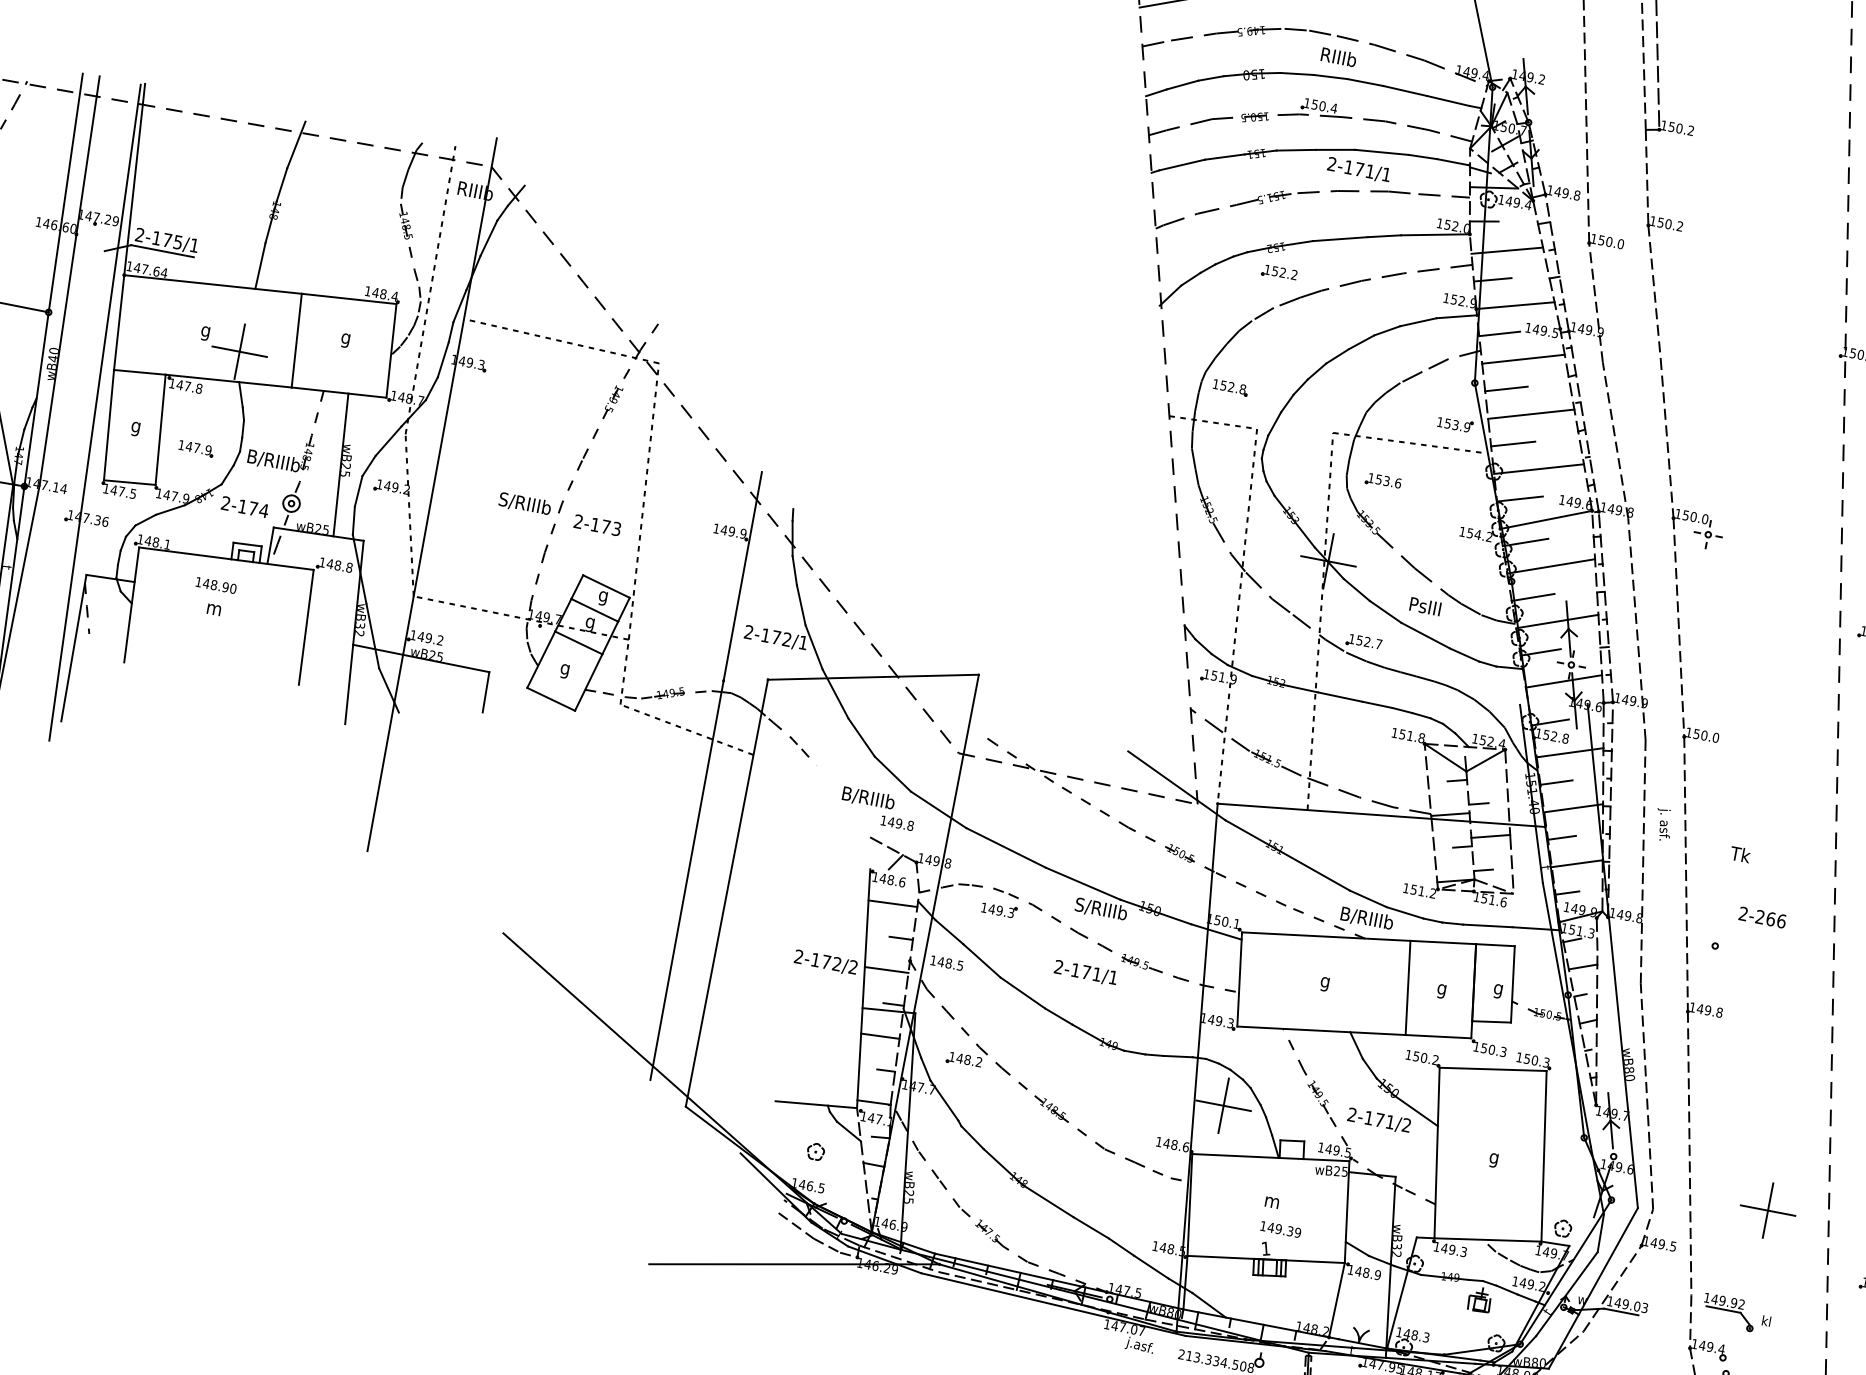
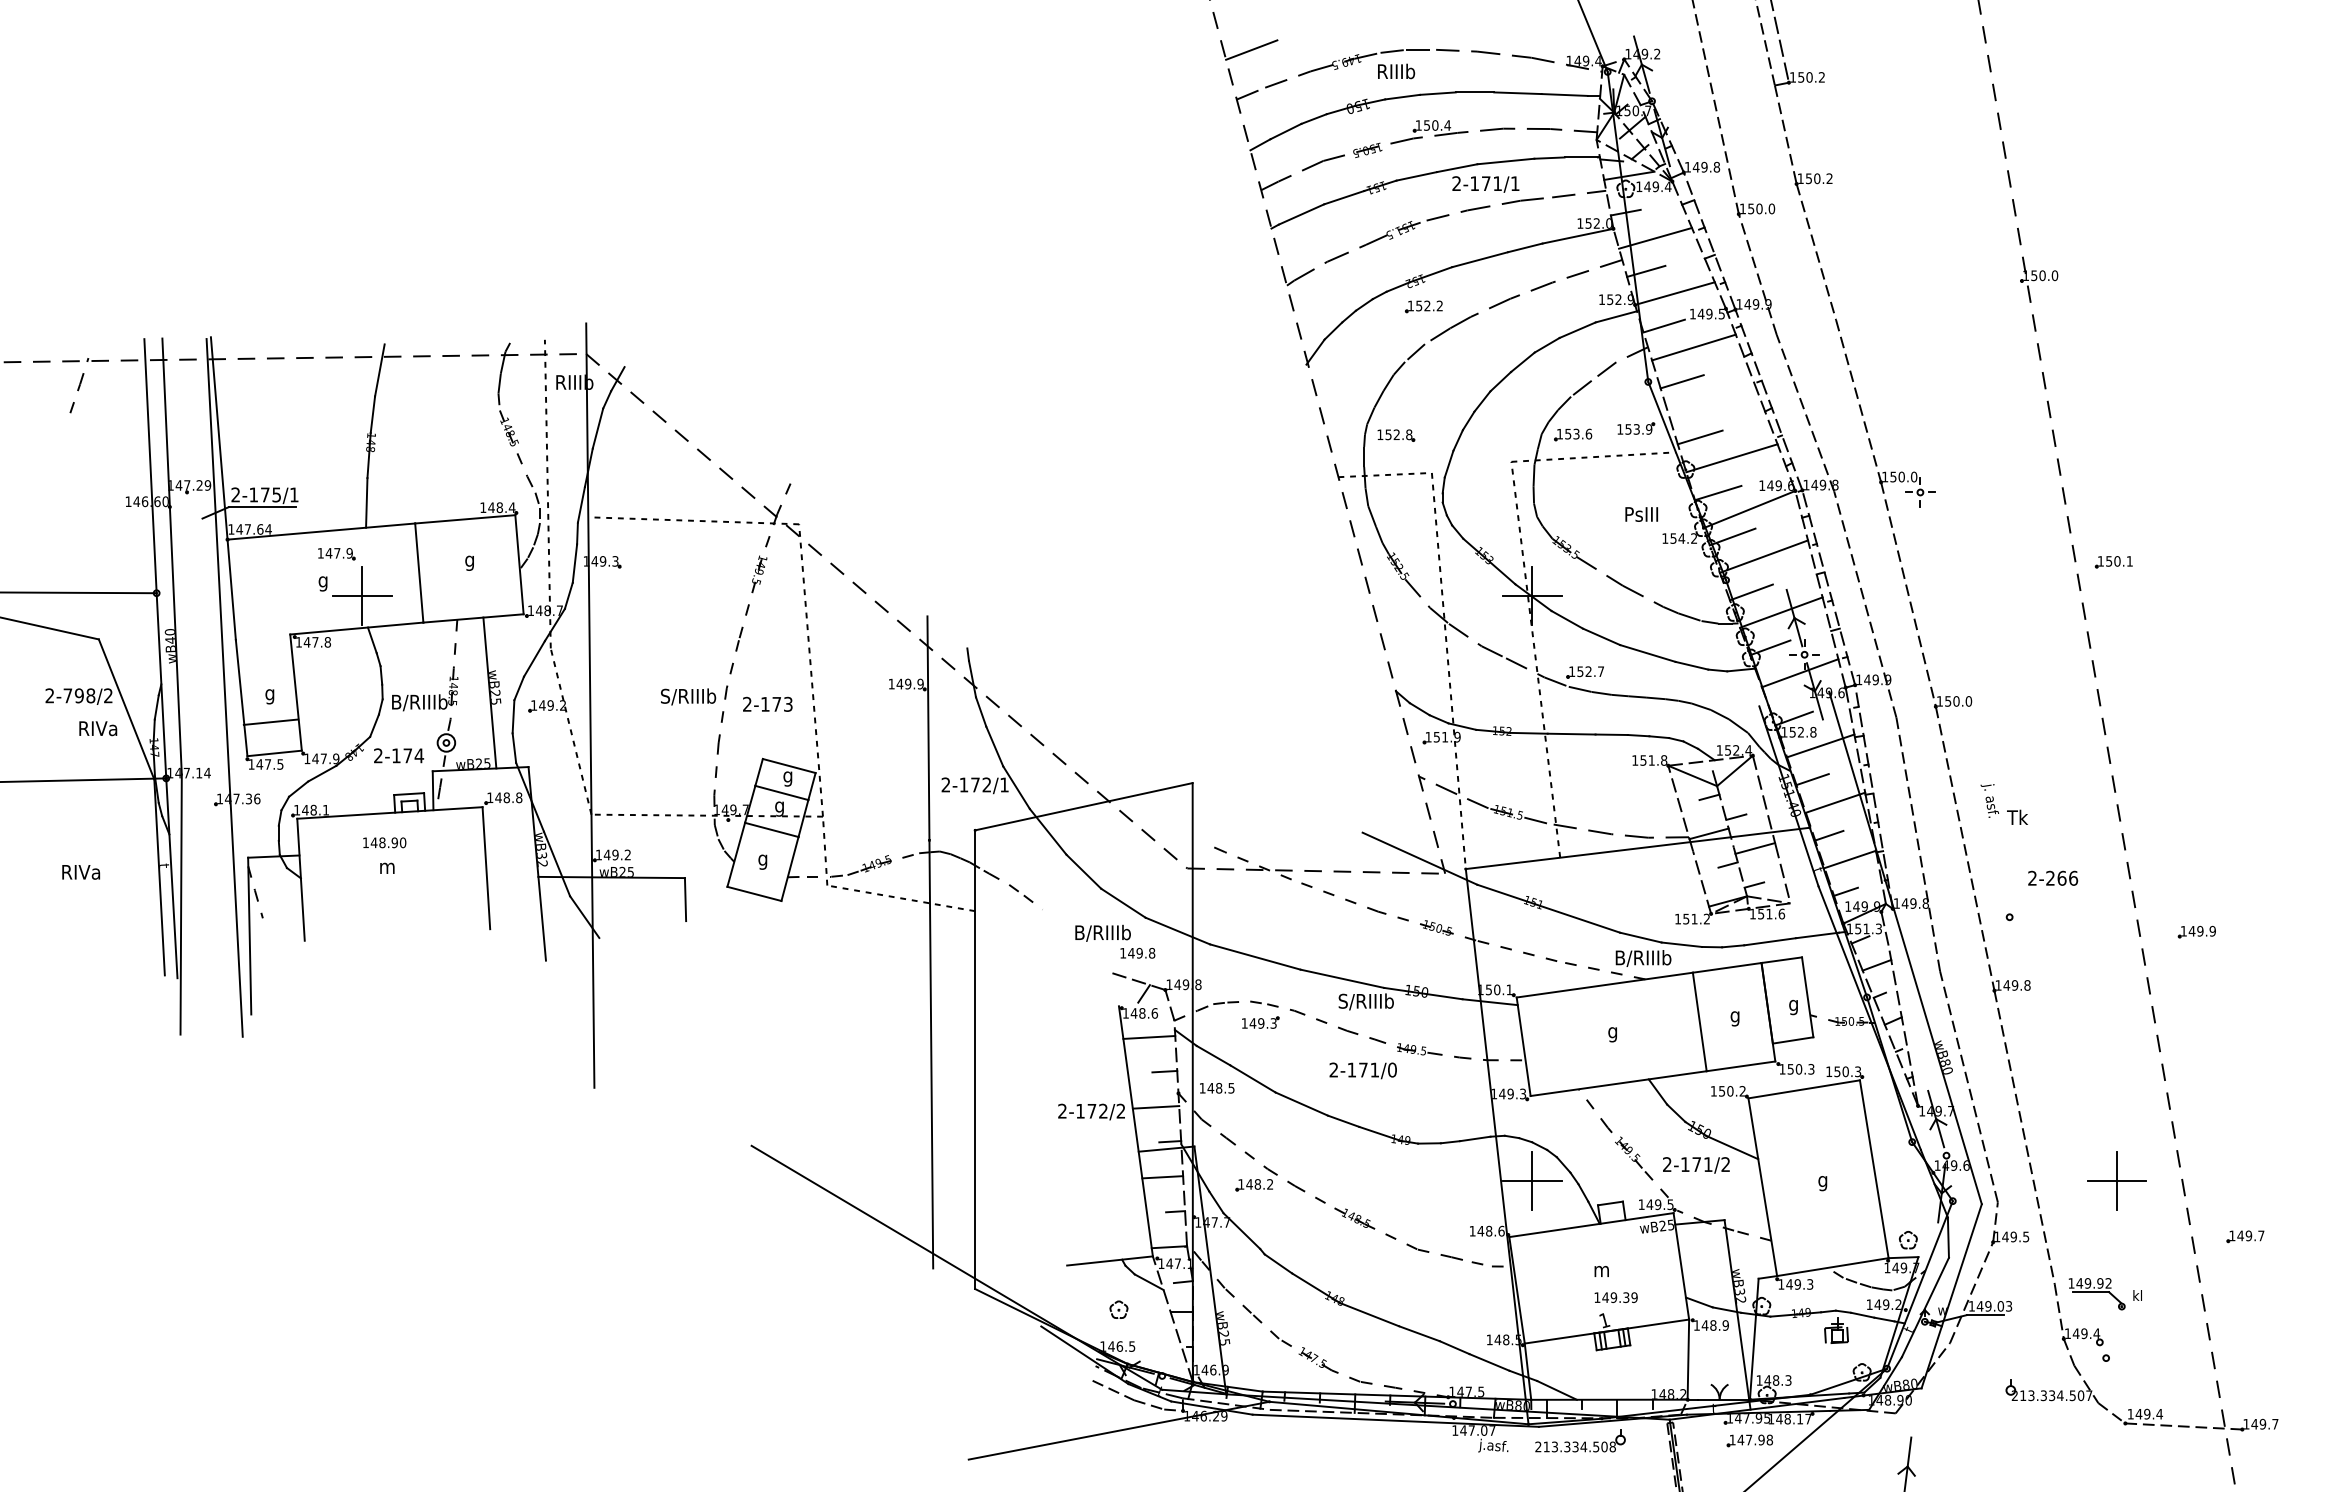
text: (1338, 57) -> (1396, 71), moved
line: (139, 371) -> (270, 721), moved
line: (1530, 413) -> (1712, 402), removed
part: (195, 449) -> (336, 554), moved
part: (1383, 480) -> (1573, 434), moved
text: (1425, 606) -> (1641, 514), moved
text: (1663, 824) -> (1989, 800), moved
text: (1113, 977) -> (1392, 1069), 2-171/1 -> 2-171/0

